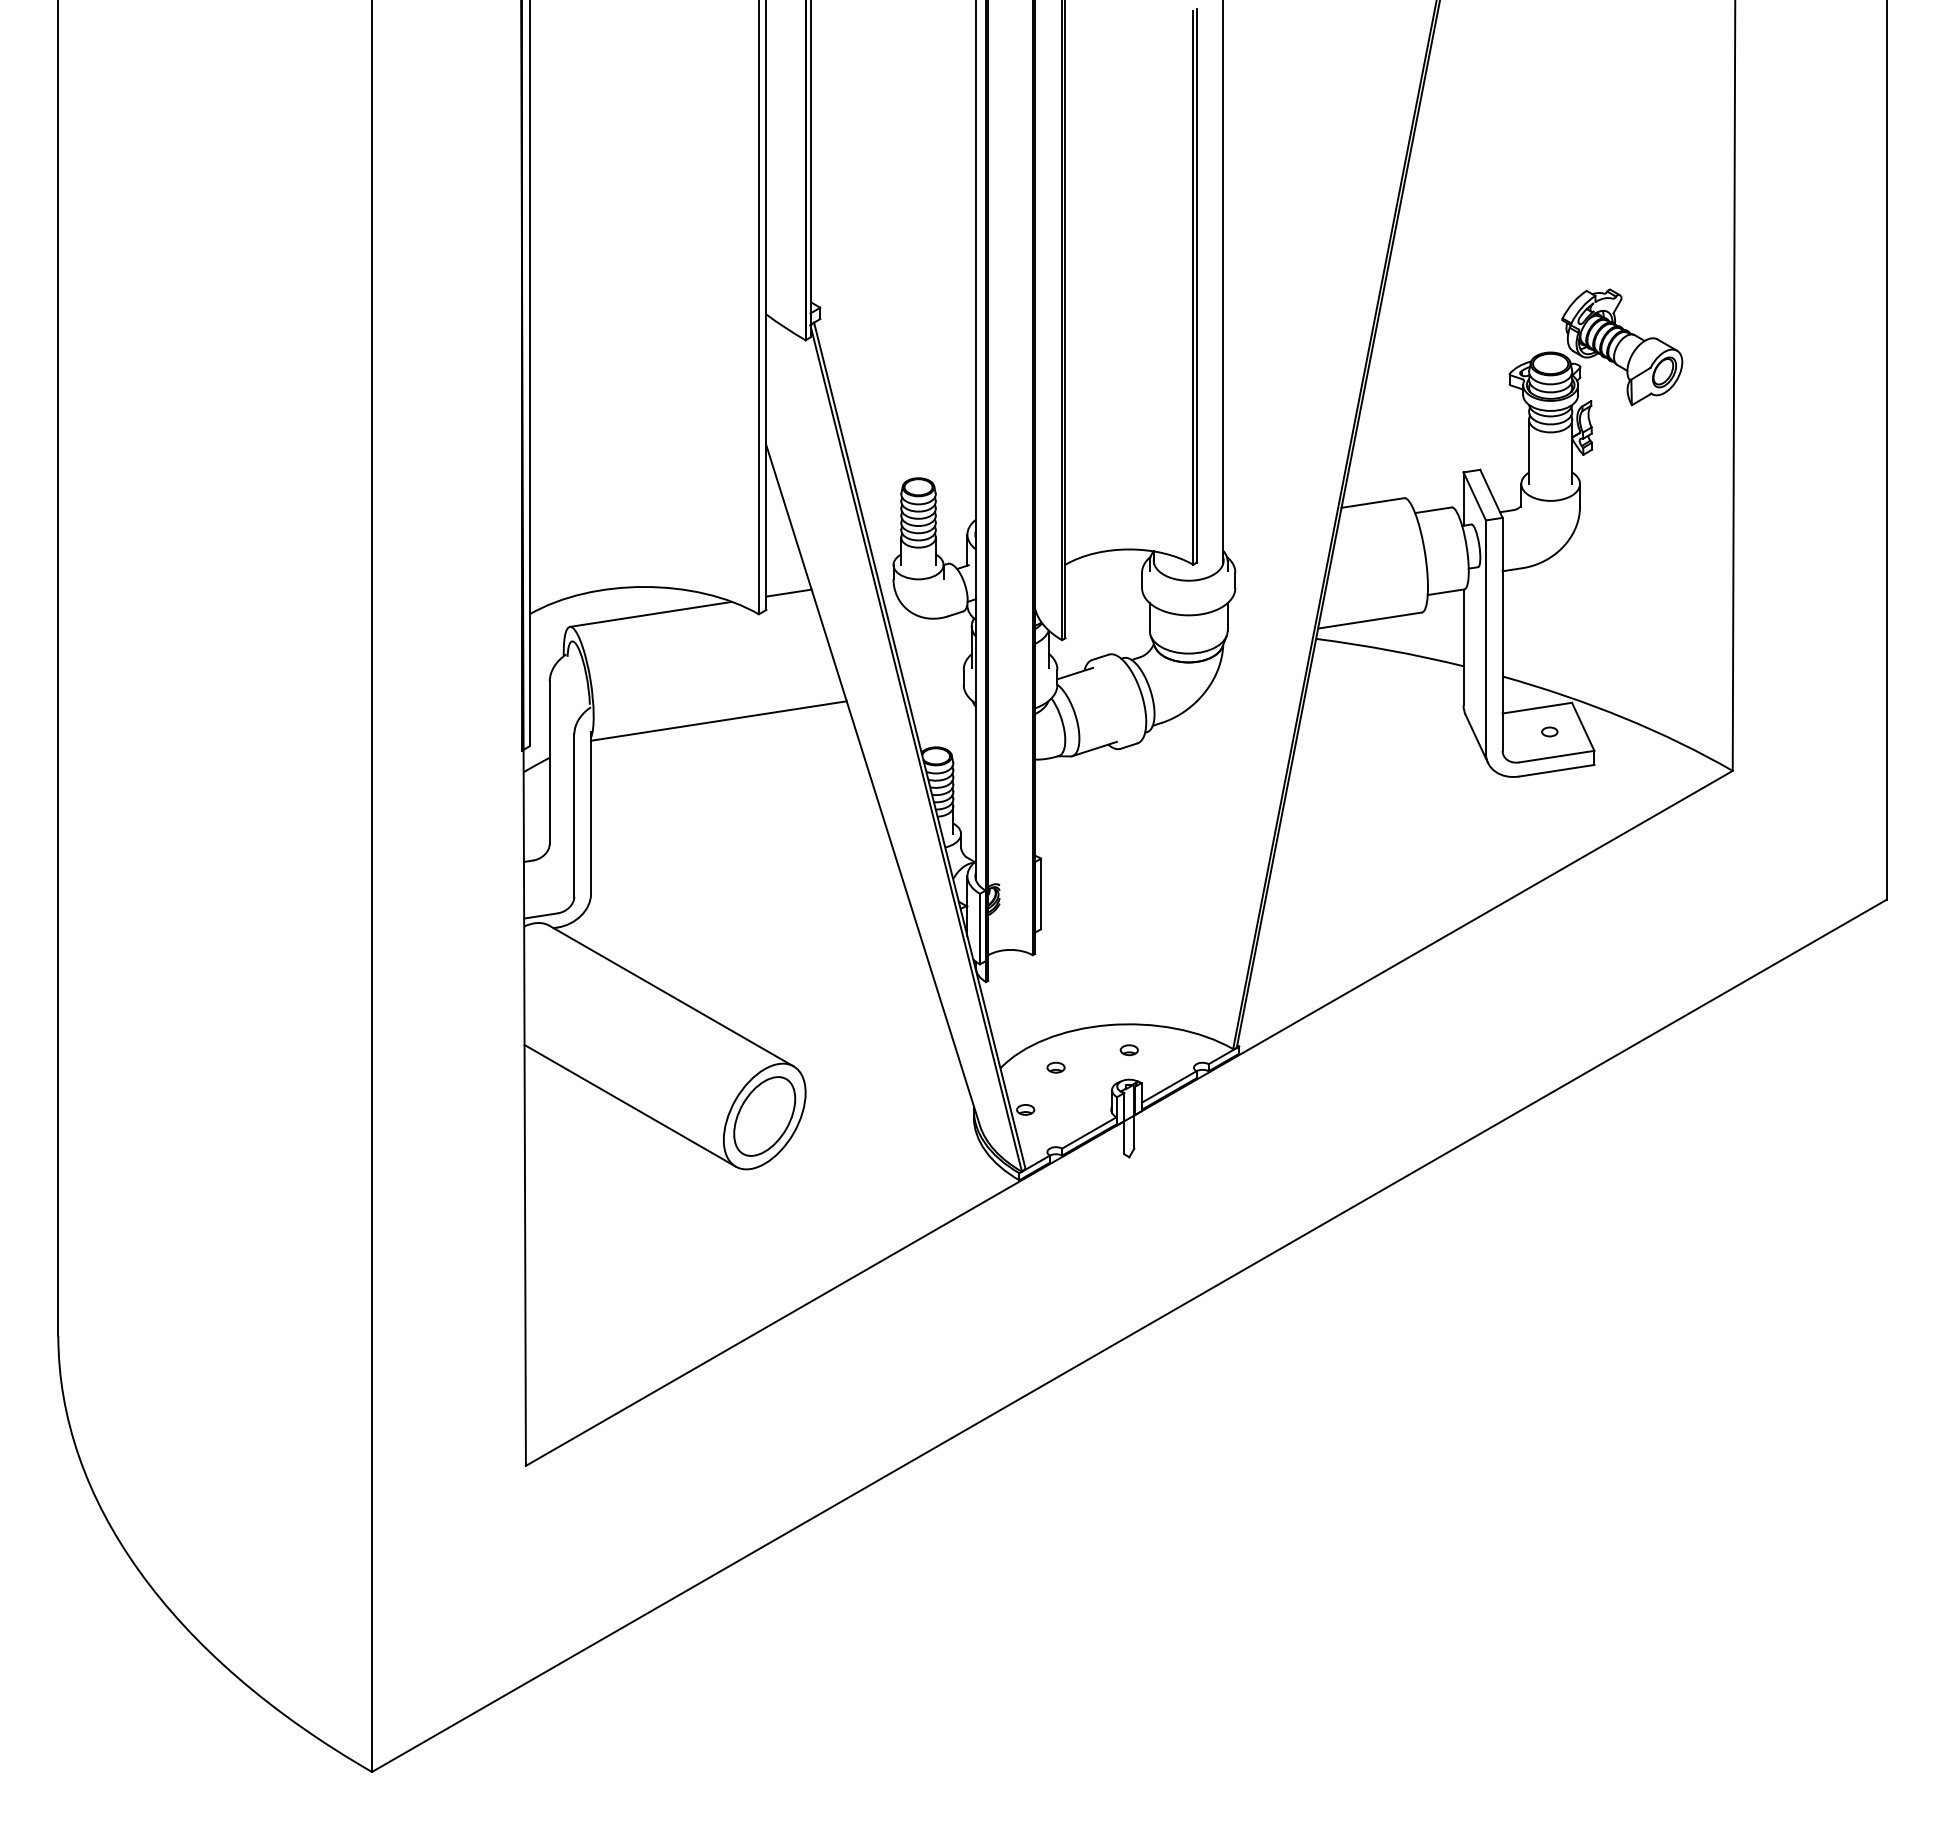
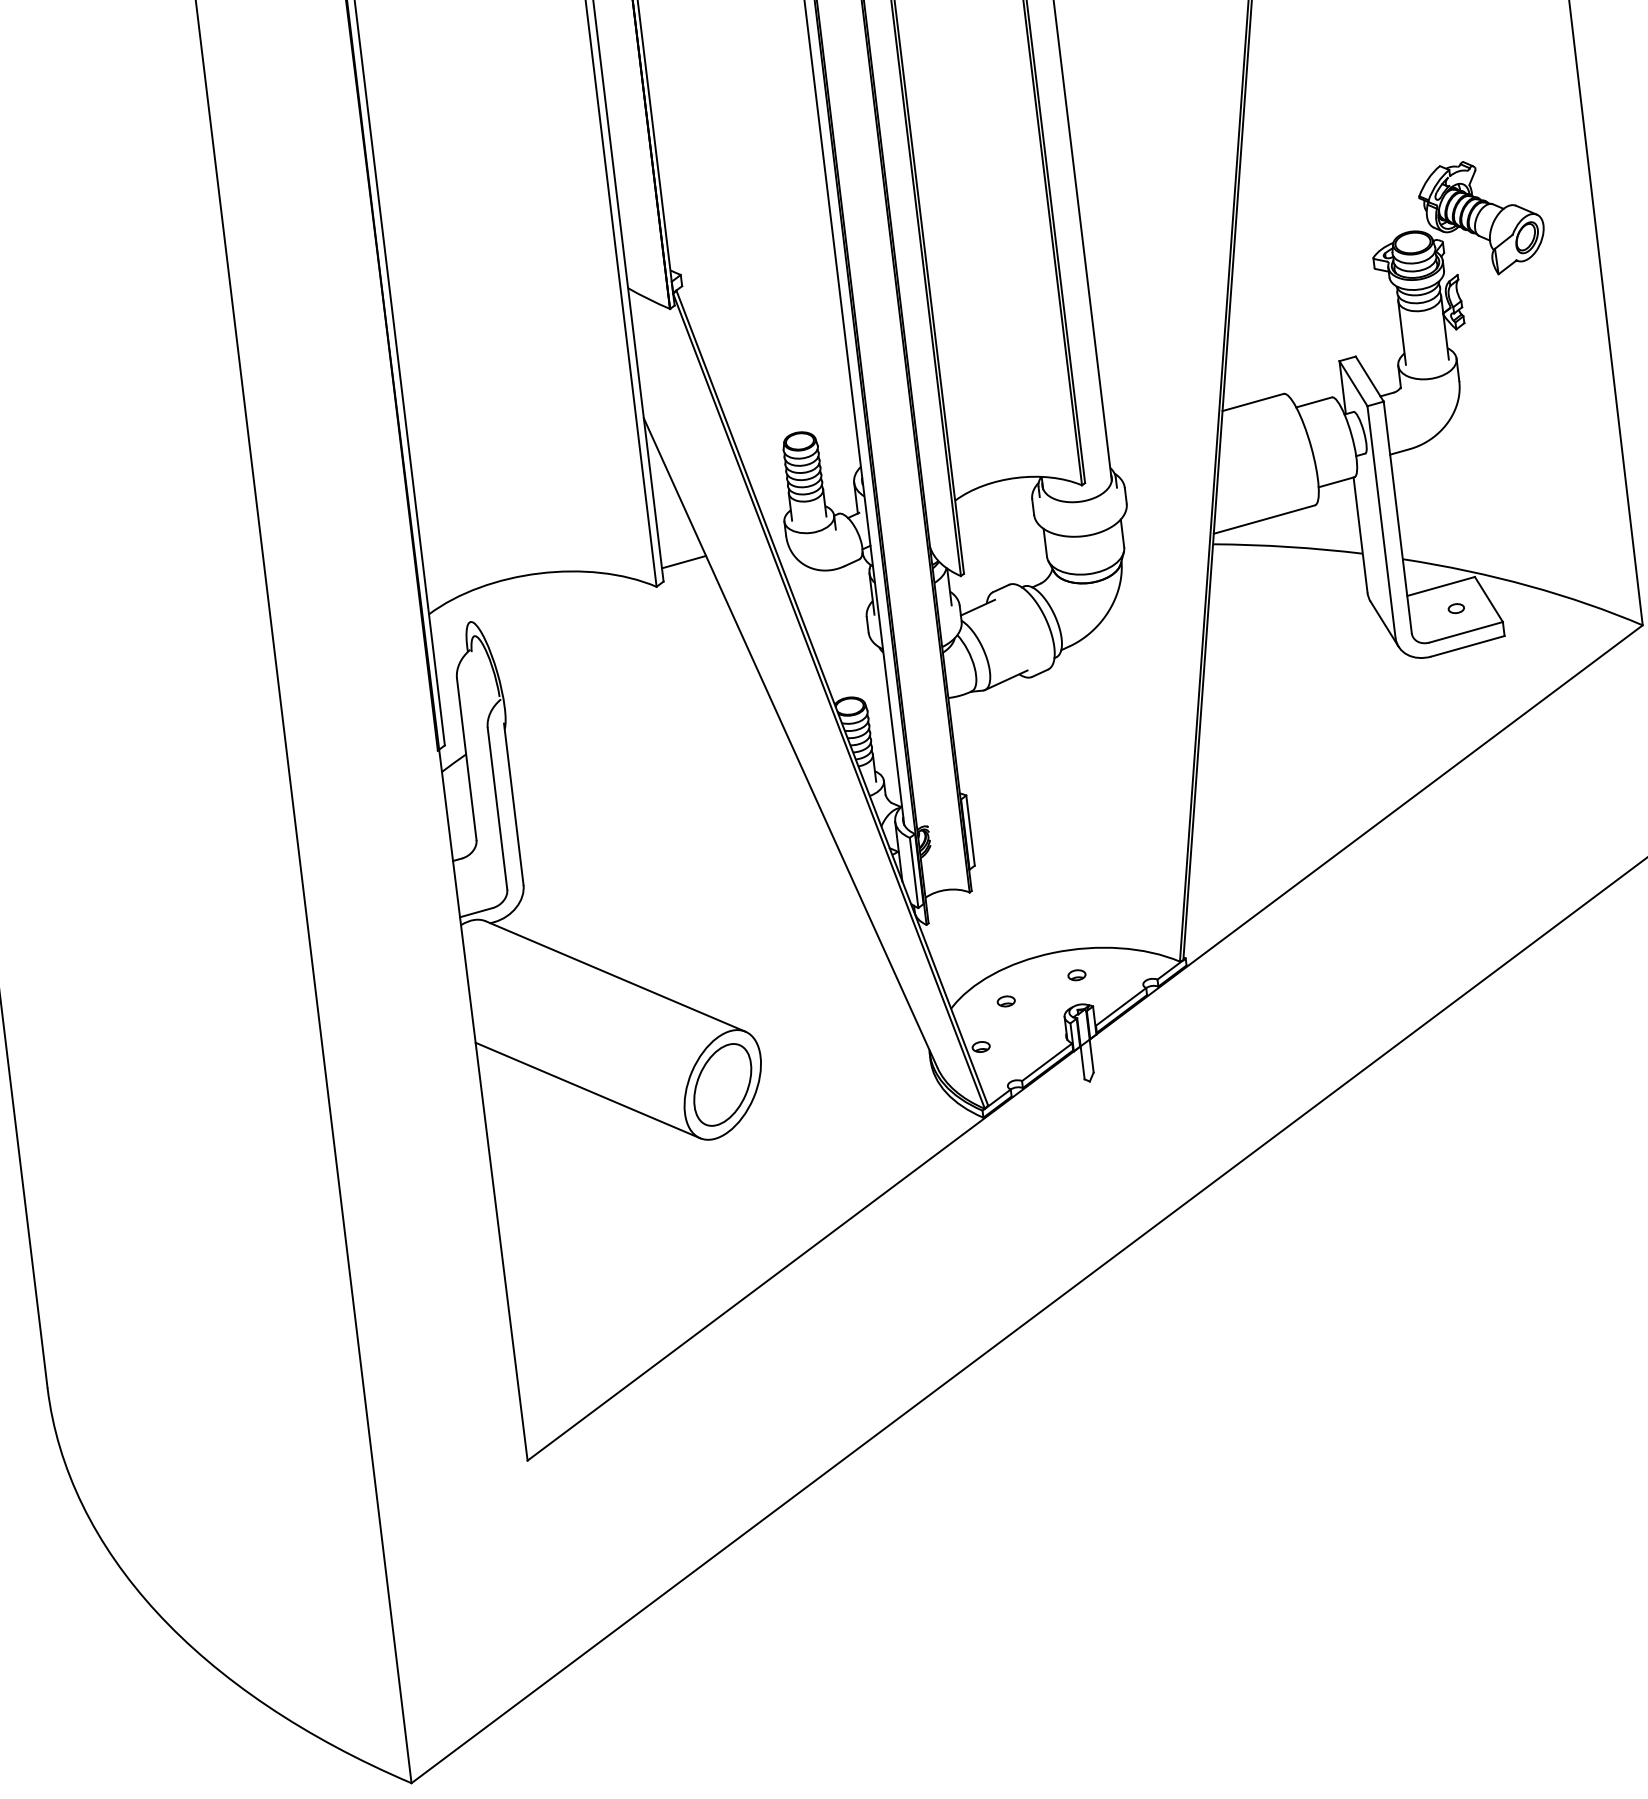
line: (650, 613) -> (548, 599), removed
line: (718, 720) -> (629, 697), removed

